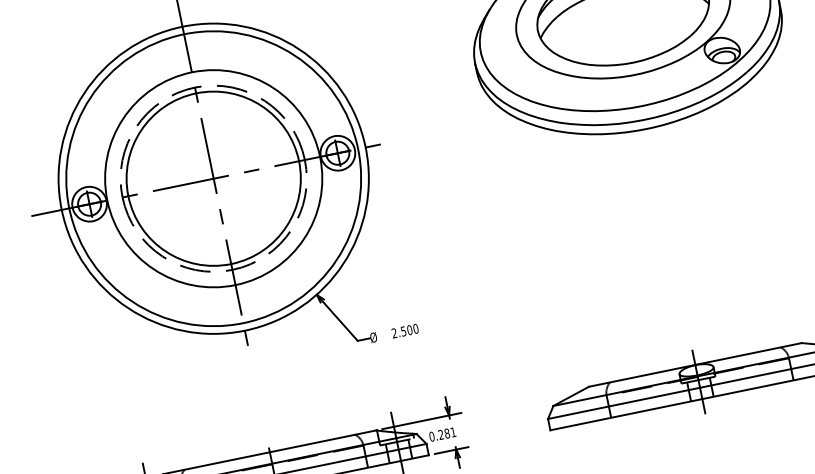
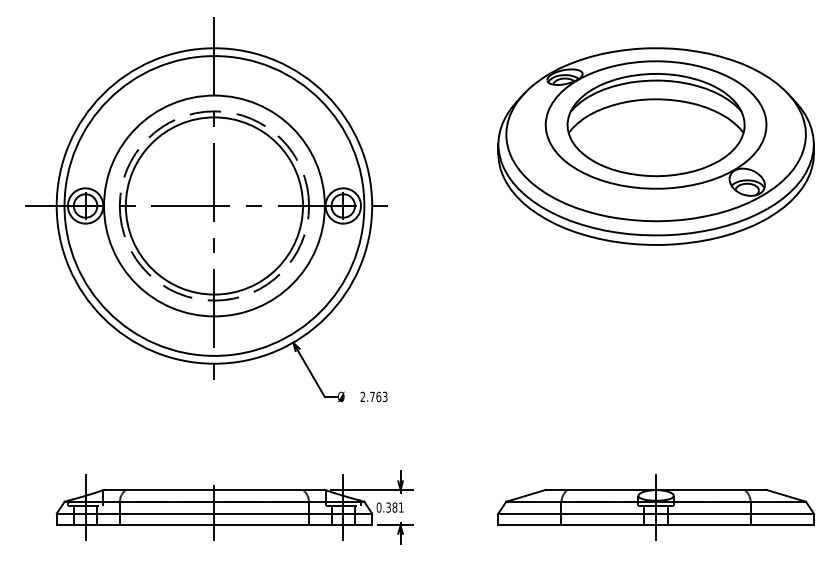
text: (409, 329) -> (378, 396), 2.500 -> 2.763
text: (441, 434) -> (388, 507), 0.281 -> 0.381

